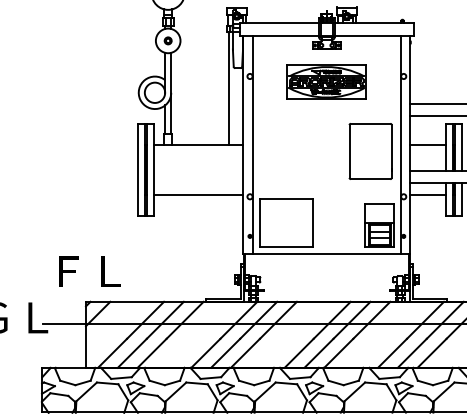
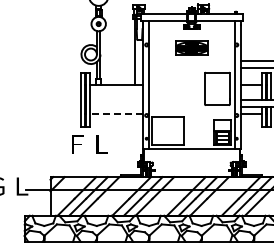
part: (326, 80) -> (191, 47), size x0.7
line: (198, 195) -> (116, 114), solid -> dashed
text: (89, 271) -> (89, 144), moved

